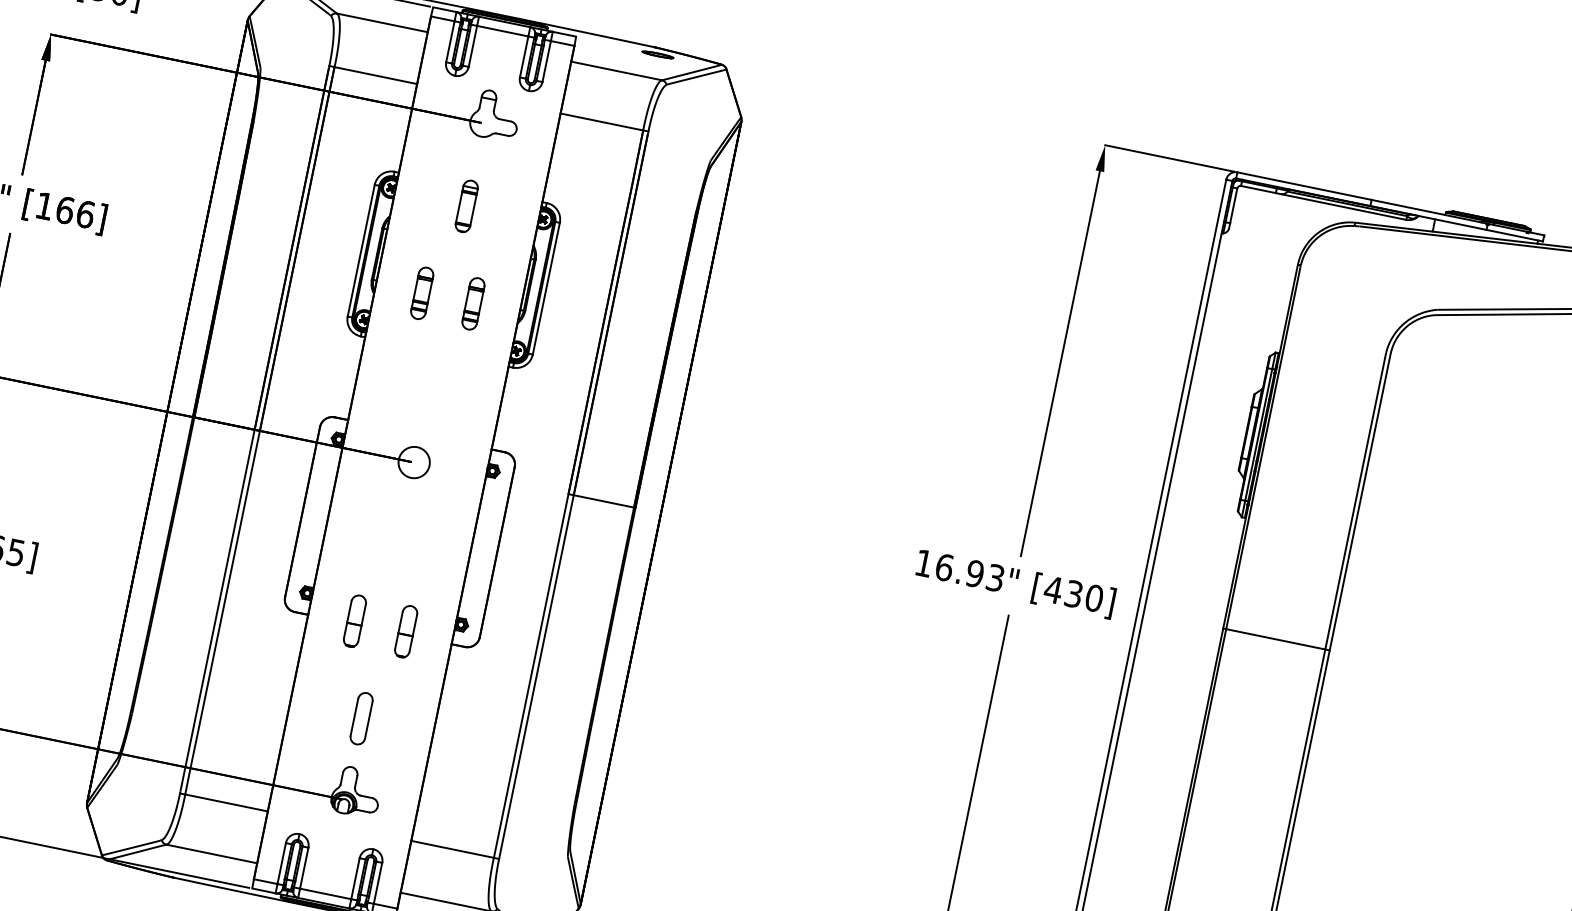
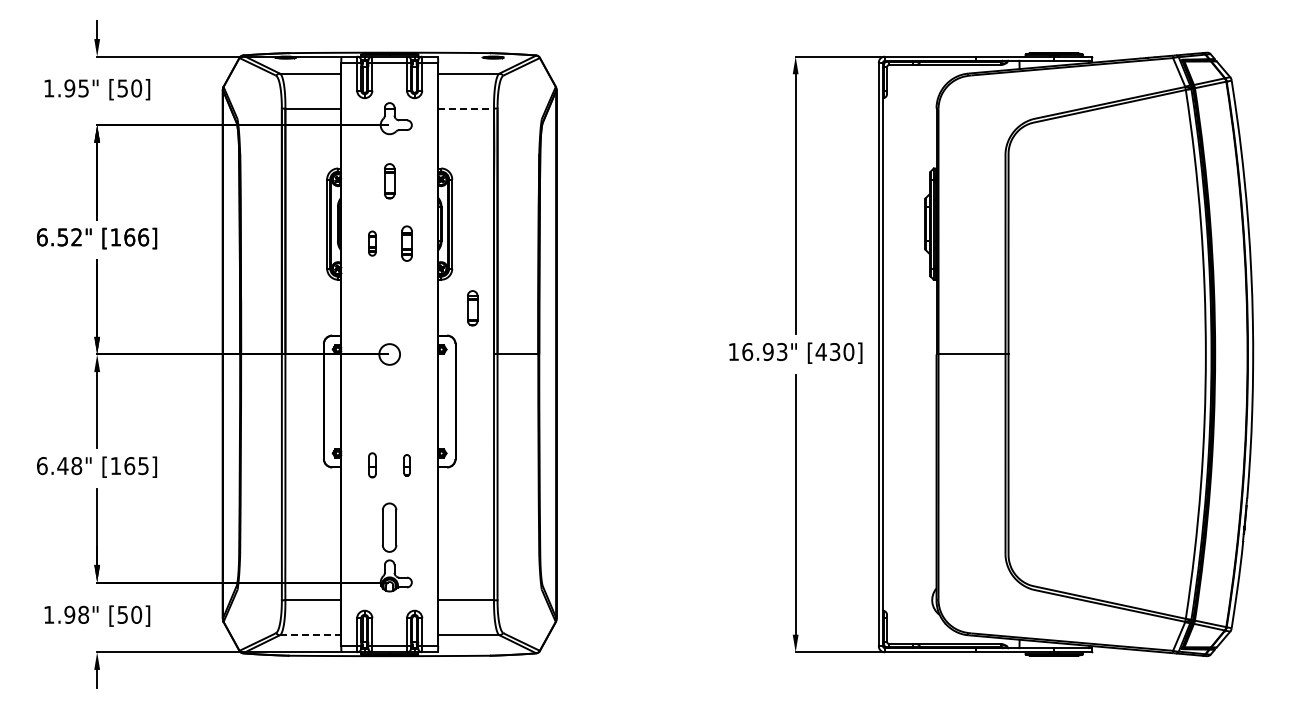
line: (602, 121) -> (466, 108), solid -> dashed
part: (422, 293) -> (372, 243), size x0.7
part: (550, 419) -> (472, 308), added
part: (355, 621) -> (372, 465), size x0.7
part: (405, 631) -> (406, 465), size x0.6
part: (361, 718) -> (389, 527), size x1.4
line: (211, 854) -> (310, 635), solid -> dashed

